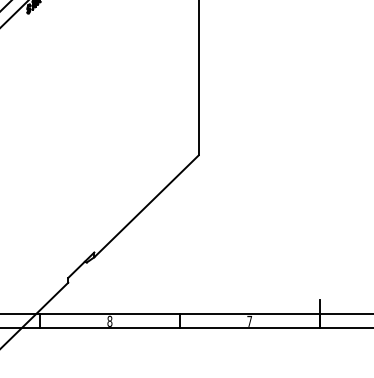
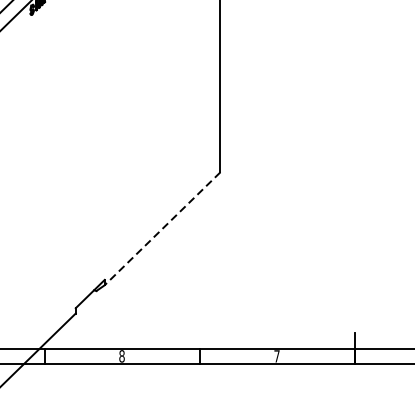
line: (146, 206) -> (162, 228), solid -> dashed

